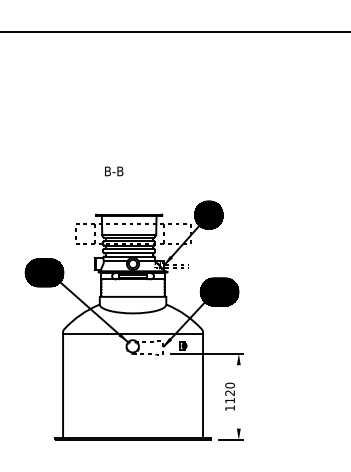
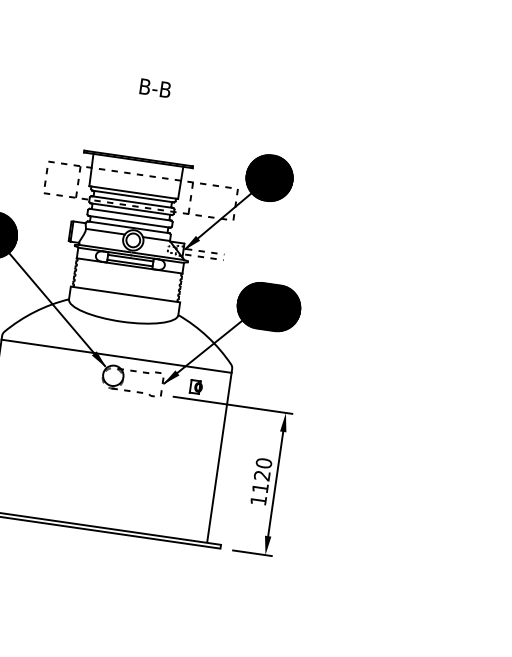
text: (114, 171) -> (155, 88), moved
line: (238, 396) -> (275, 483), added

